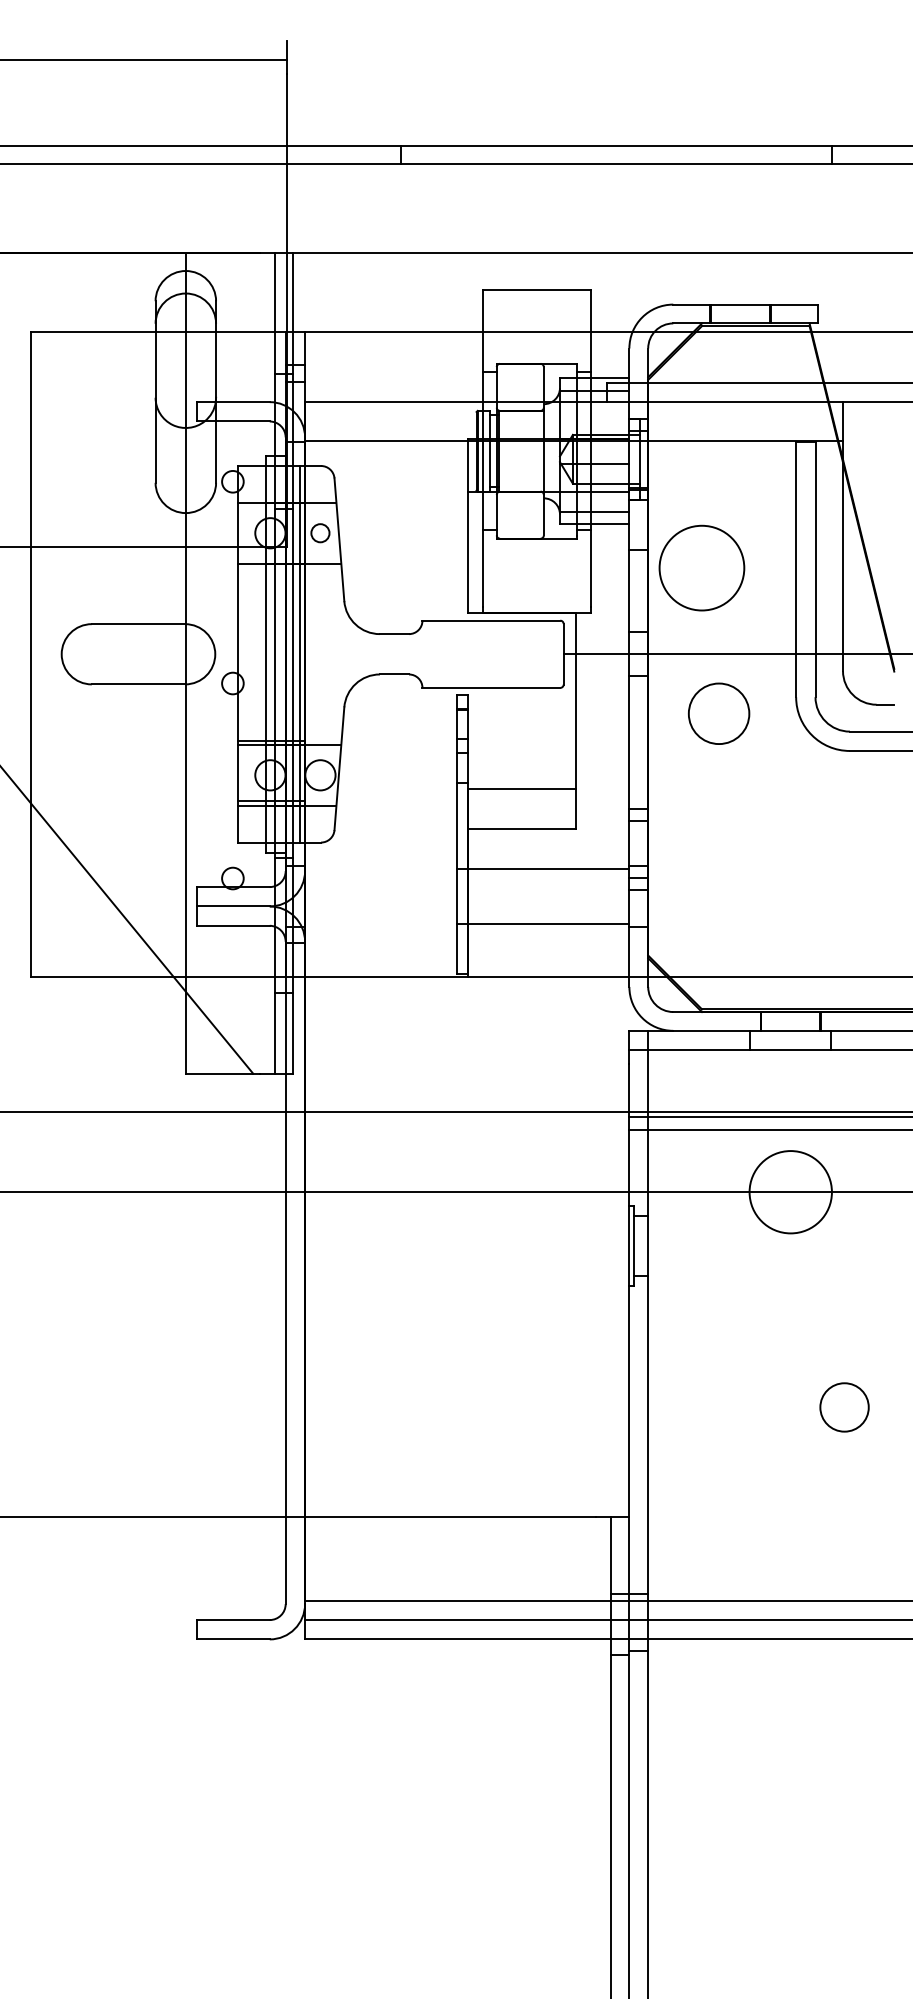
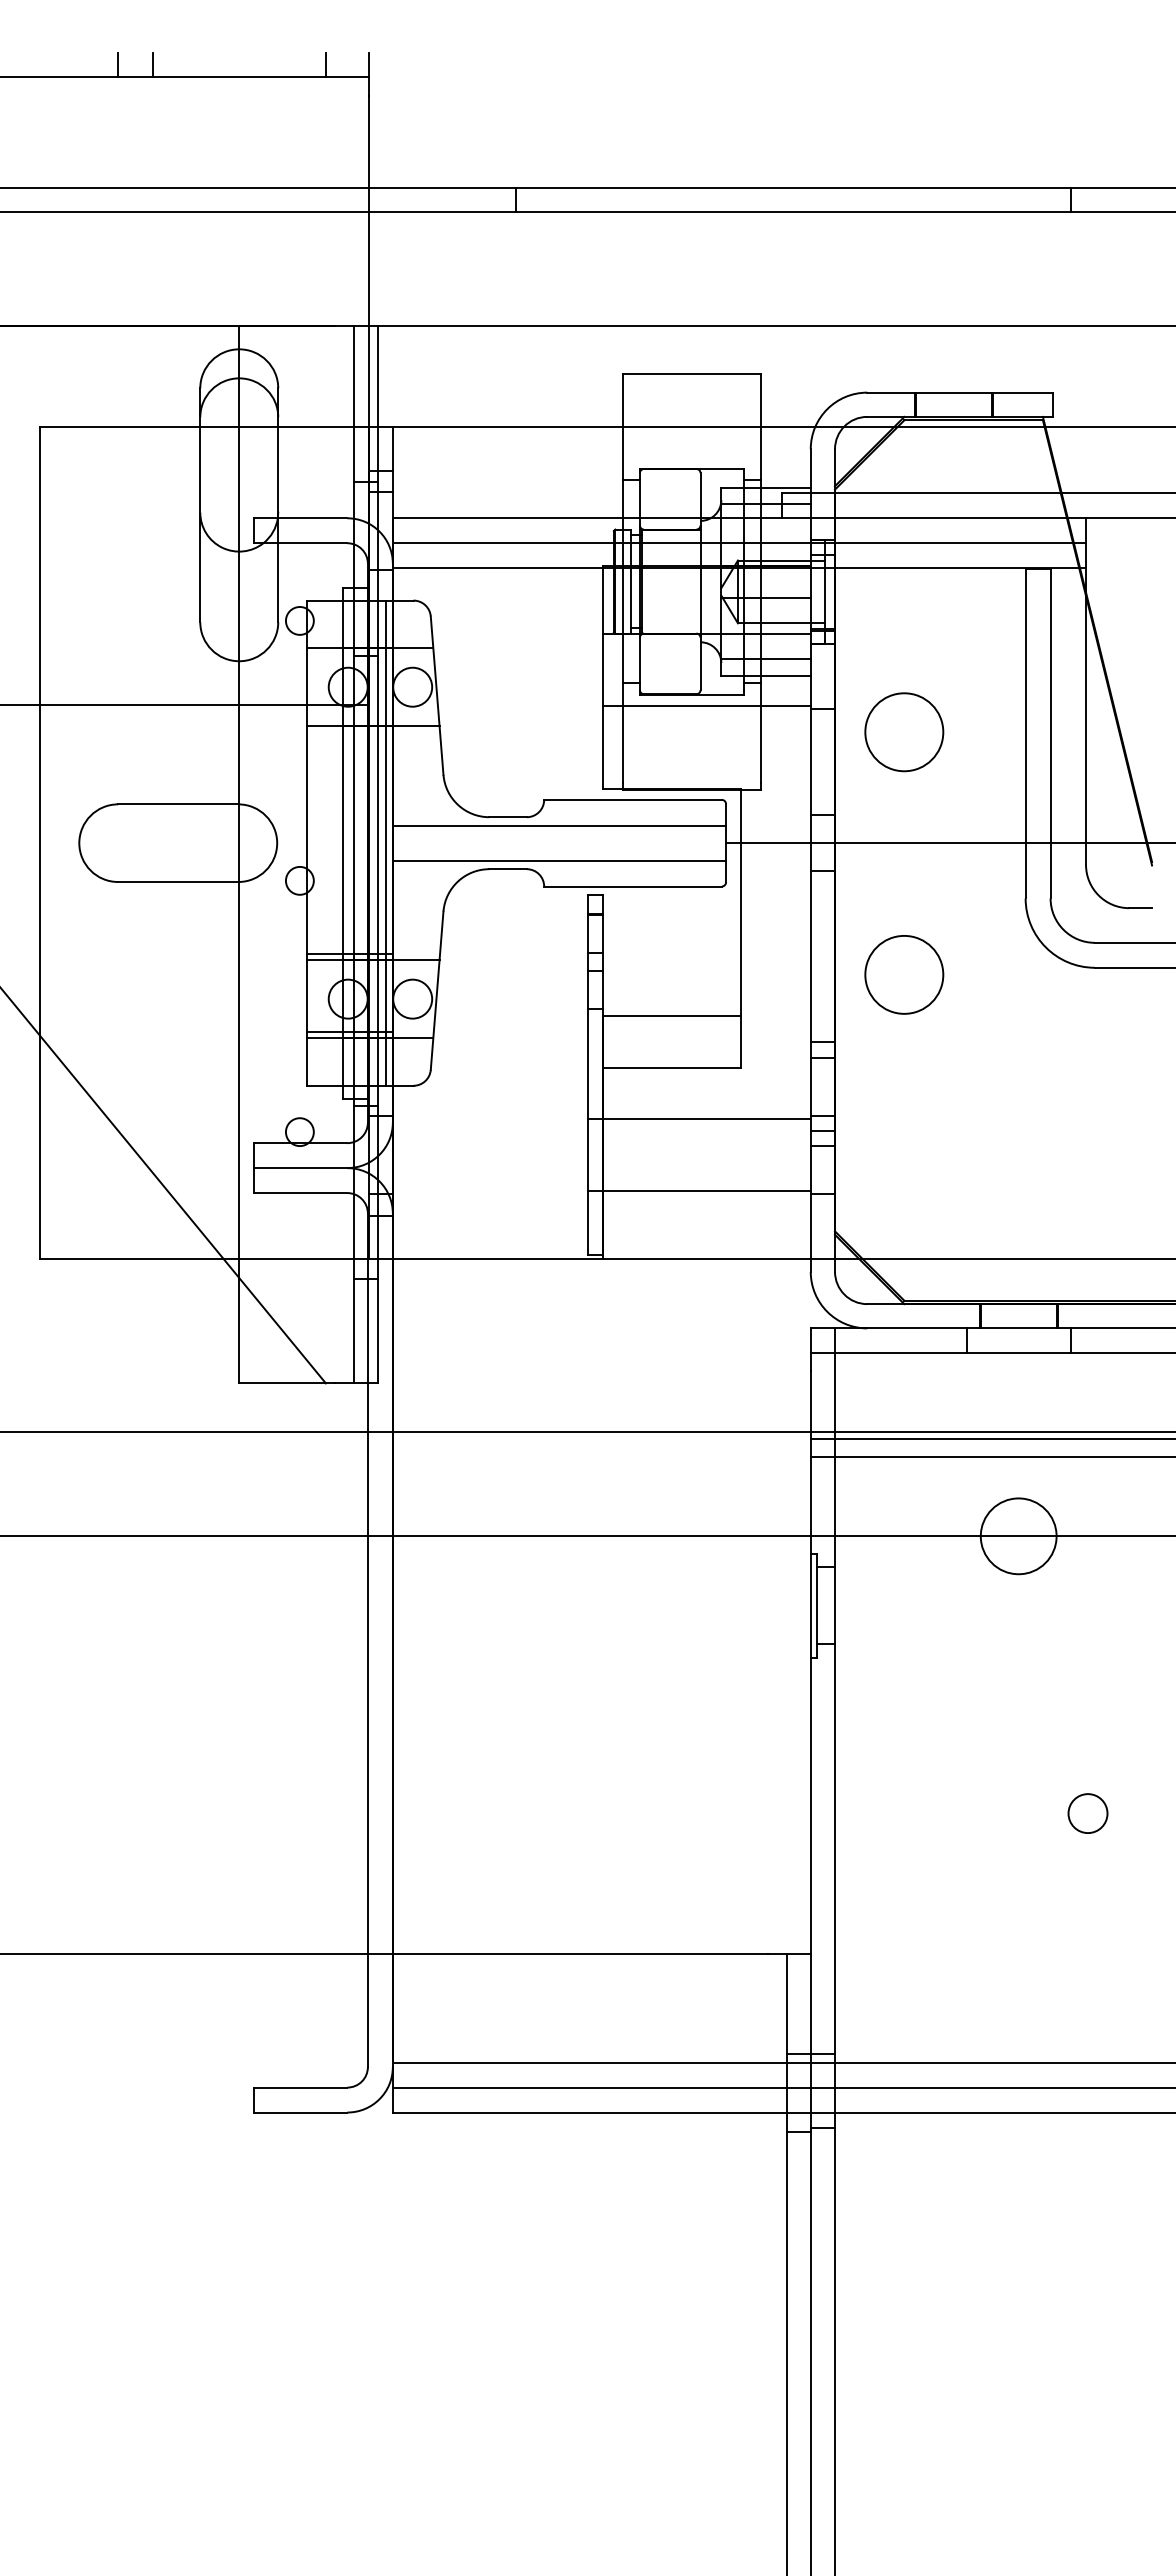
line: (91, 50) -> (117, 65), added
line: (118, 50) -> (152, 65), added
line: (252, 50) -> (325, 65), added
line: (574, 421) -> (739, 543), added
circle: (320, 532) -> (412, 686), size x1.67
line: (548, 547) -> (706, 705), added
circle: (702, 568) -> (904, 732), size x0.71
line: (434, 640) -> (559, 825), added
line: (434, 667) -> (559, 860), added
circle: (719, 713) -> (904, 974), moved
circle: (790, 1192) -> (1018, 1536), size x0.71
circle: (844, 1407) -> (1087, 1813), size x0.62

